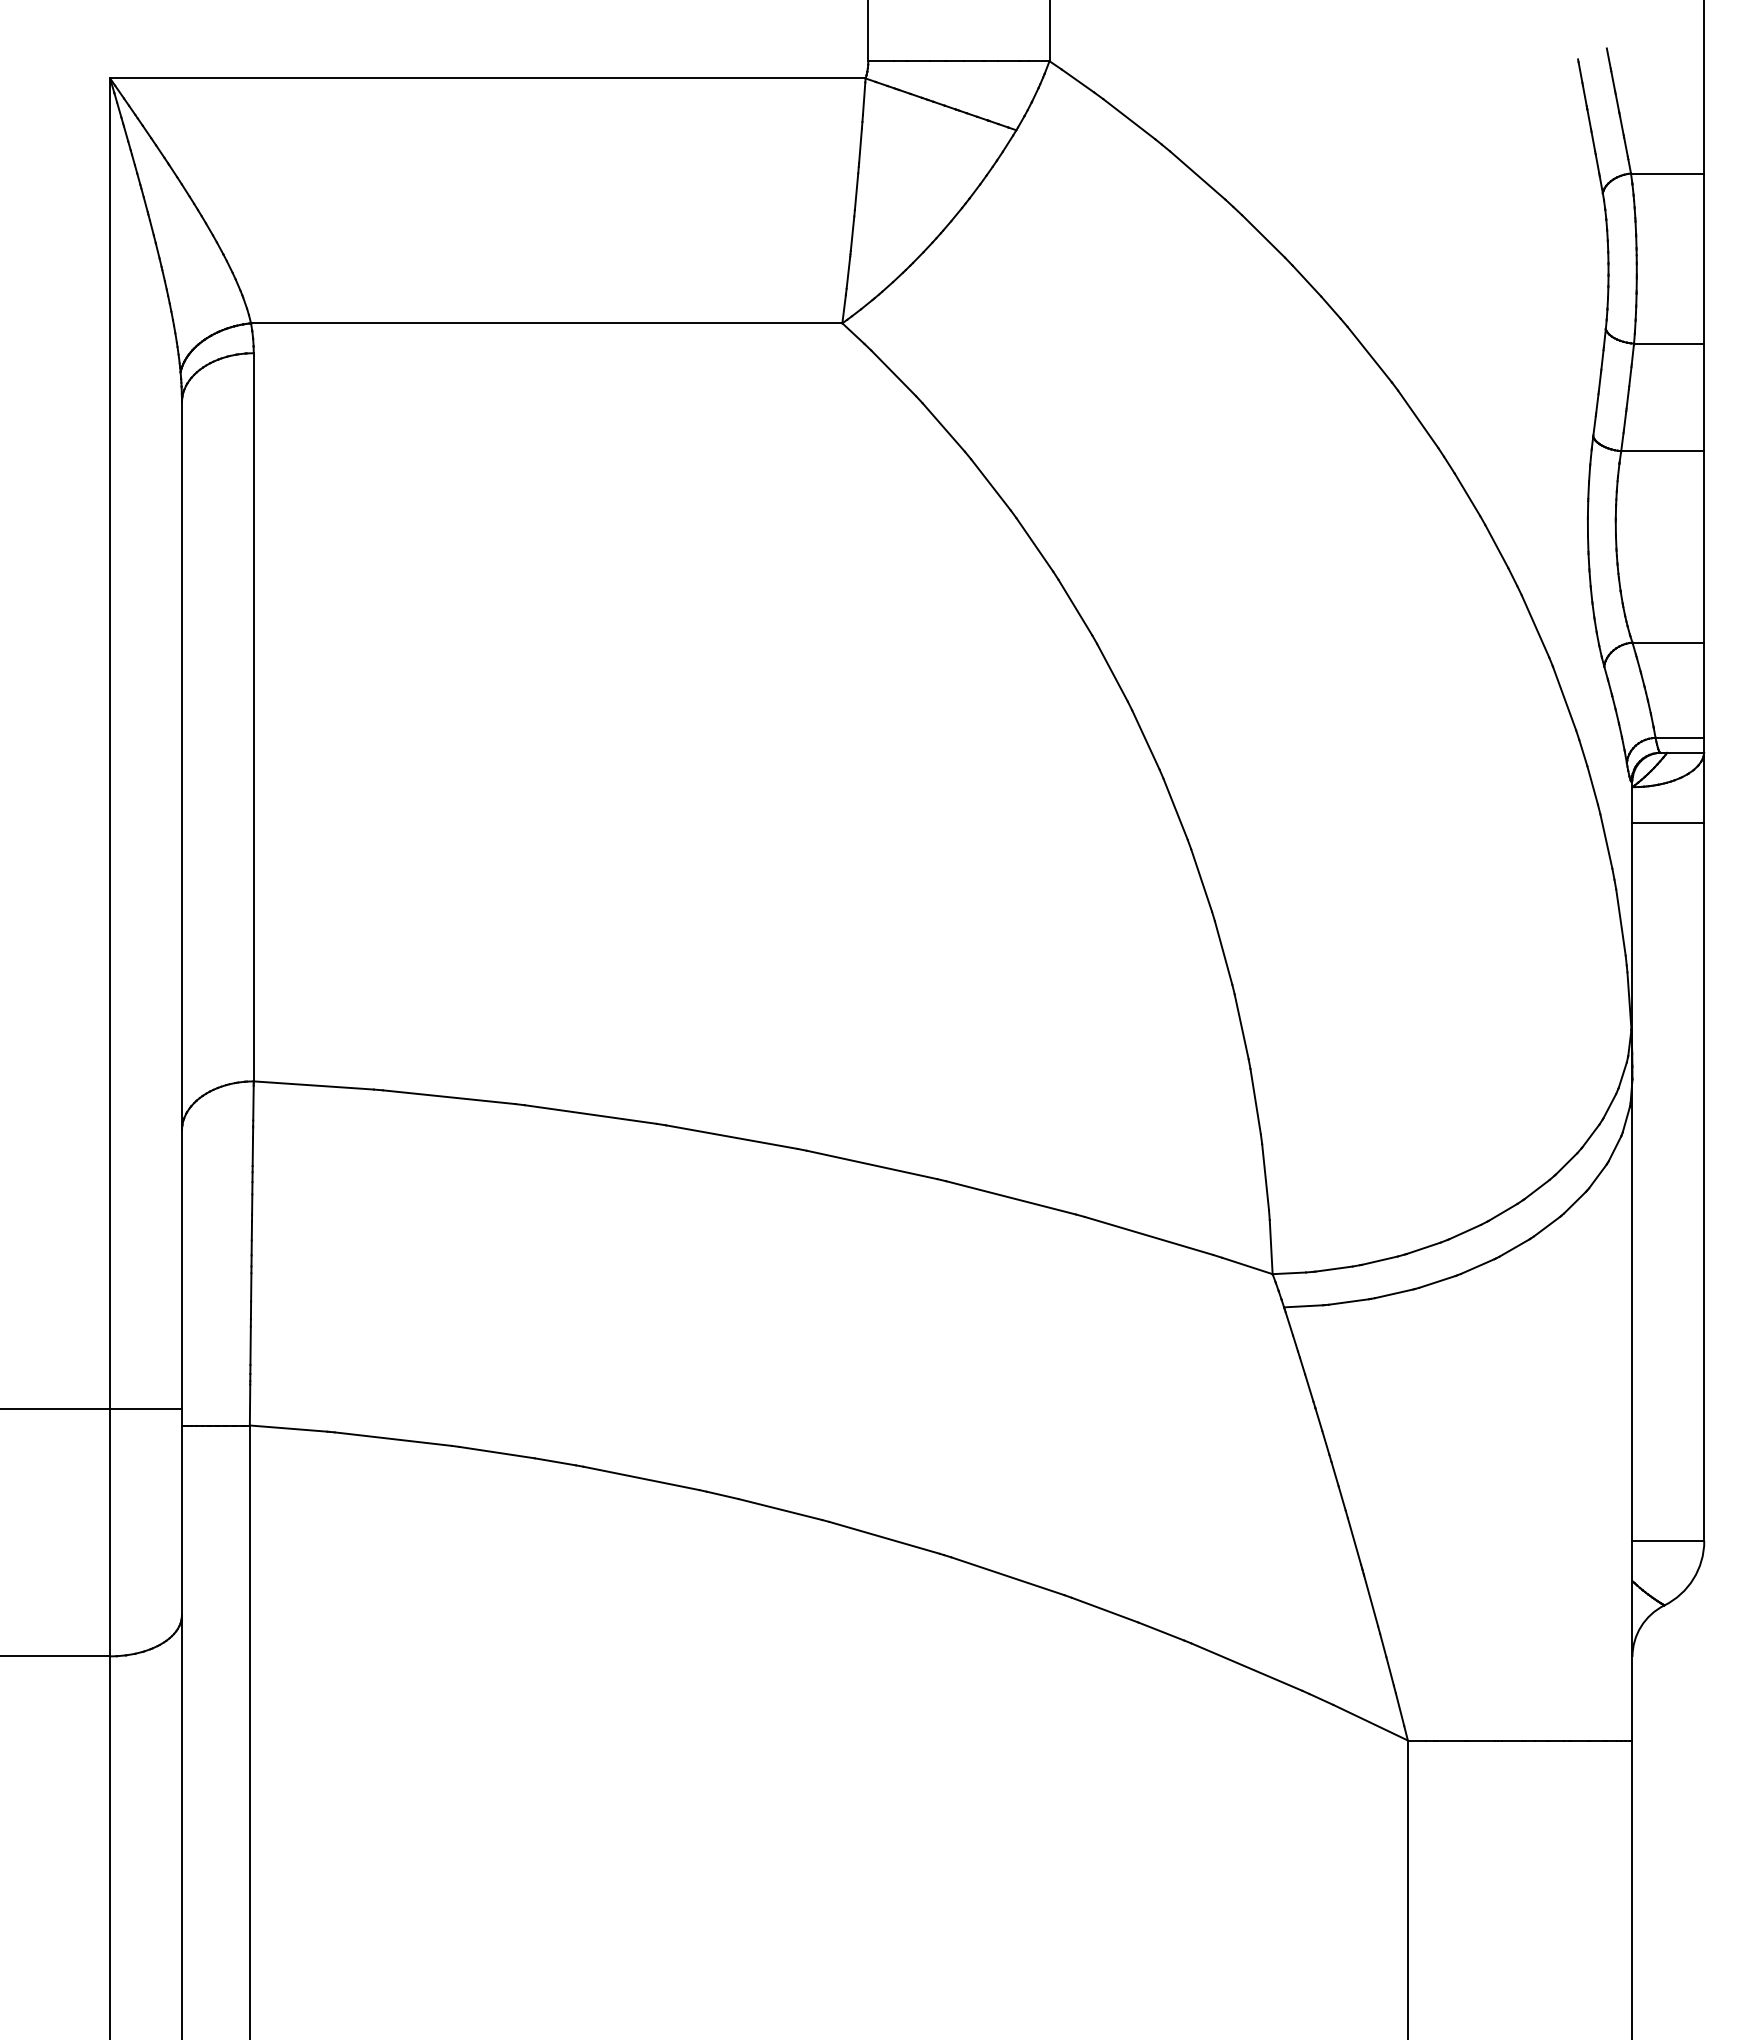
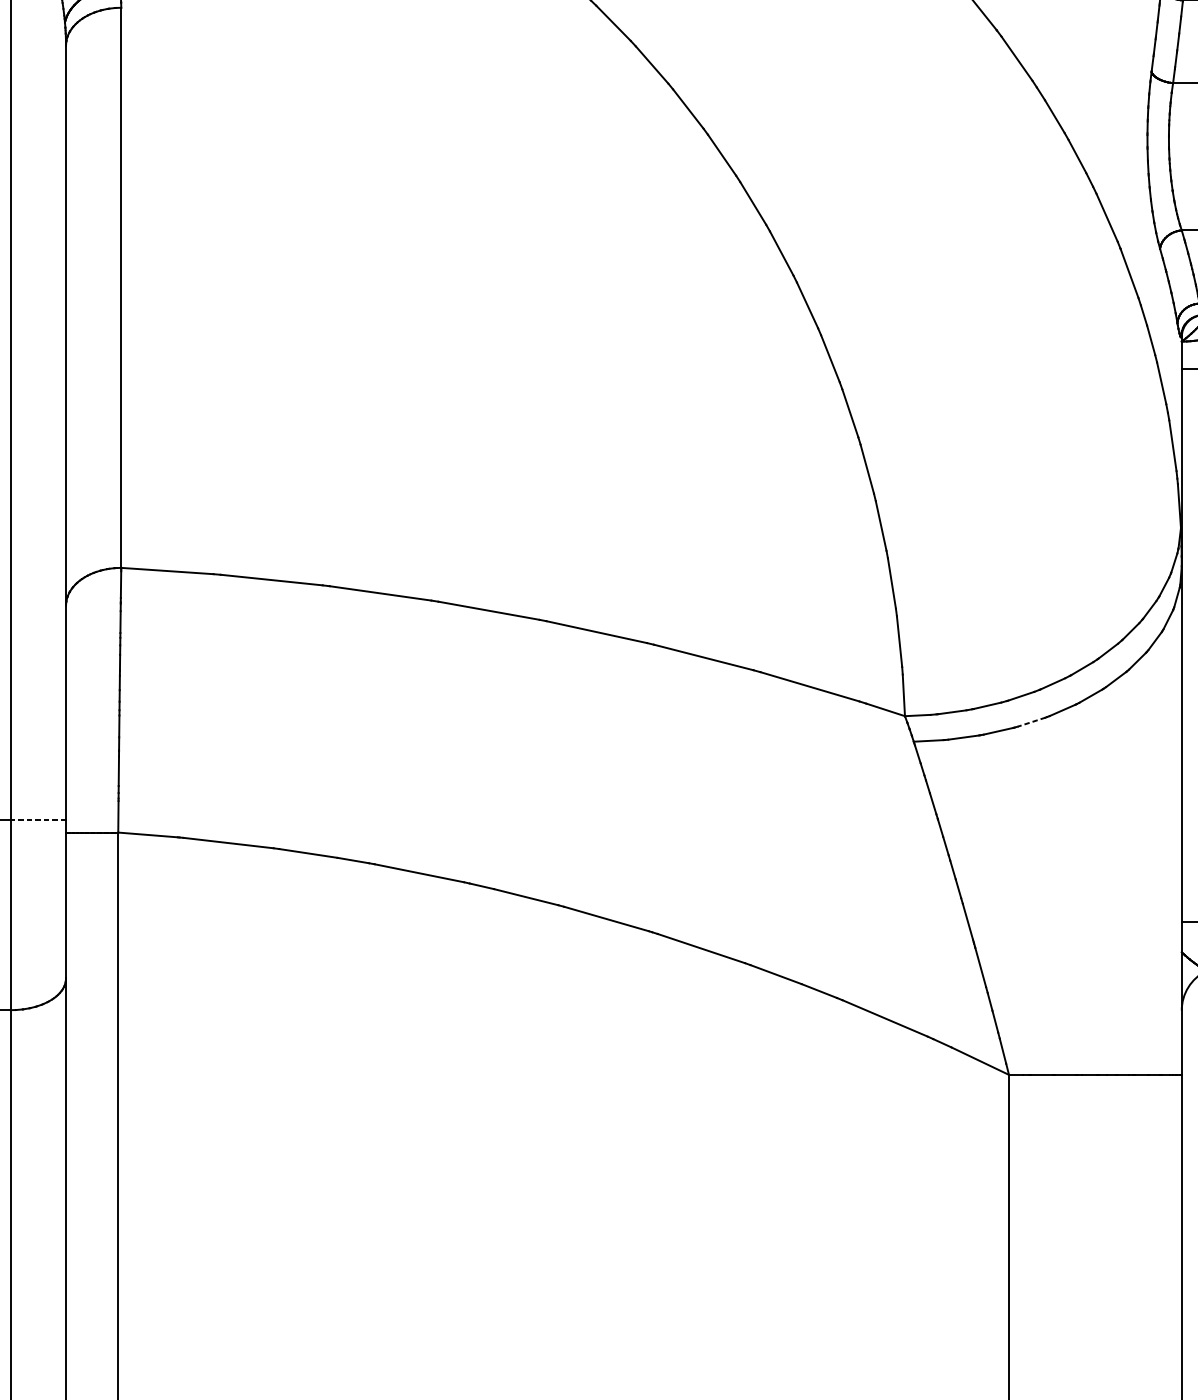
line: (1436, 1282) -> (1031, 722), solid -> dashed
line: (146, 1409) -> (38, 820), solid -> dashed

